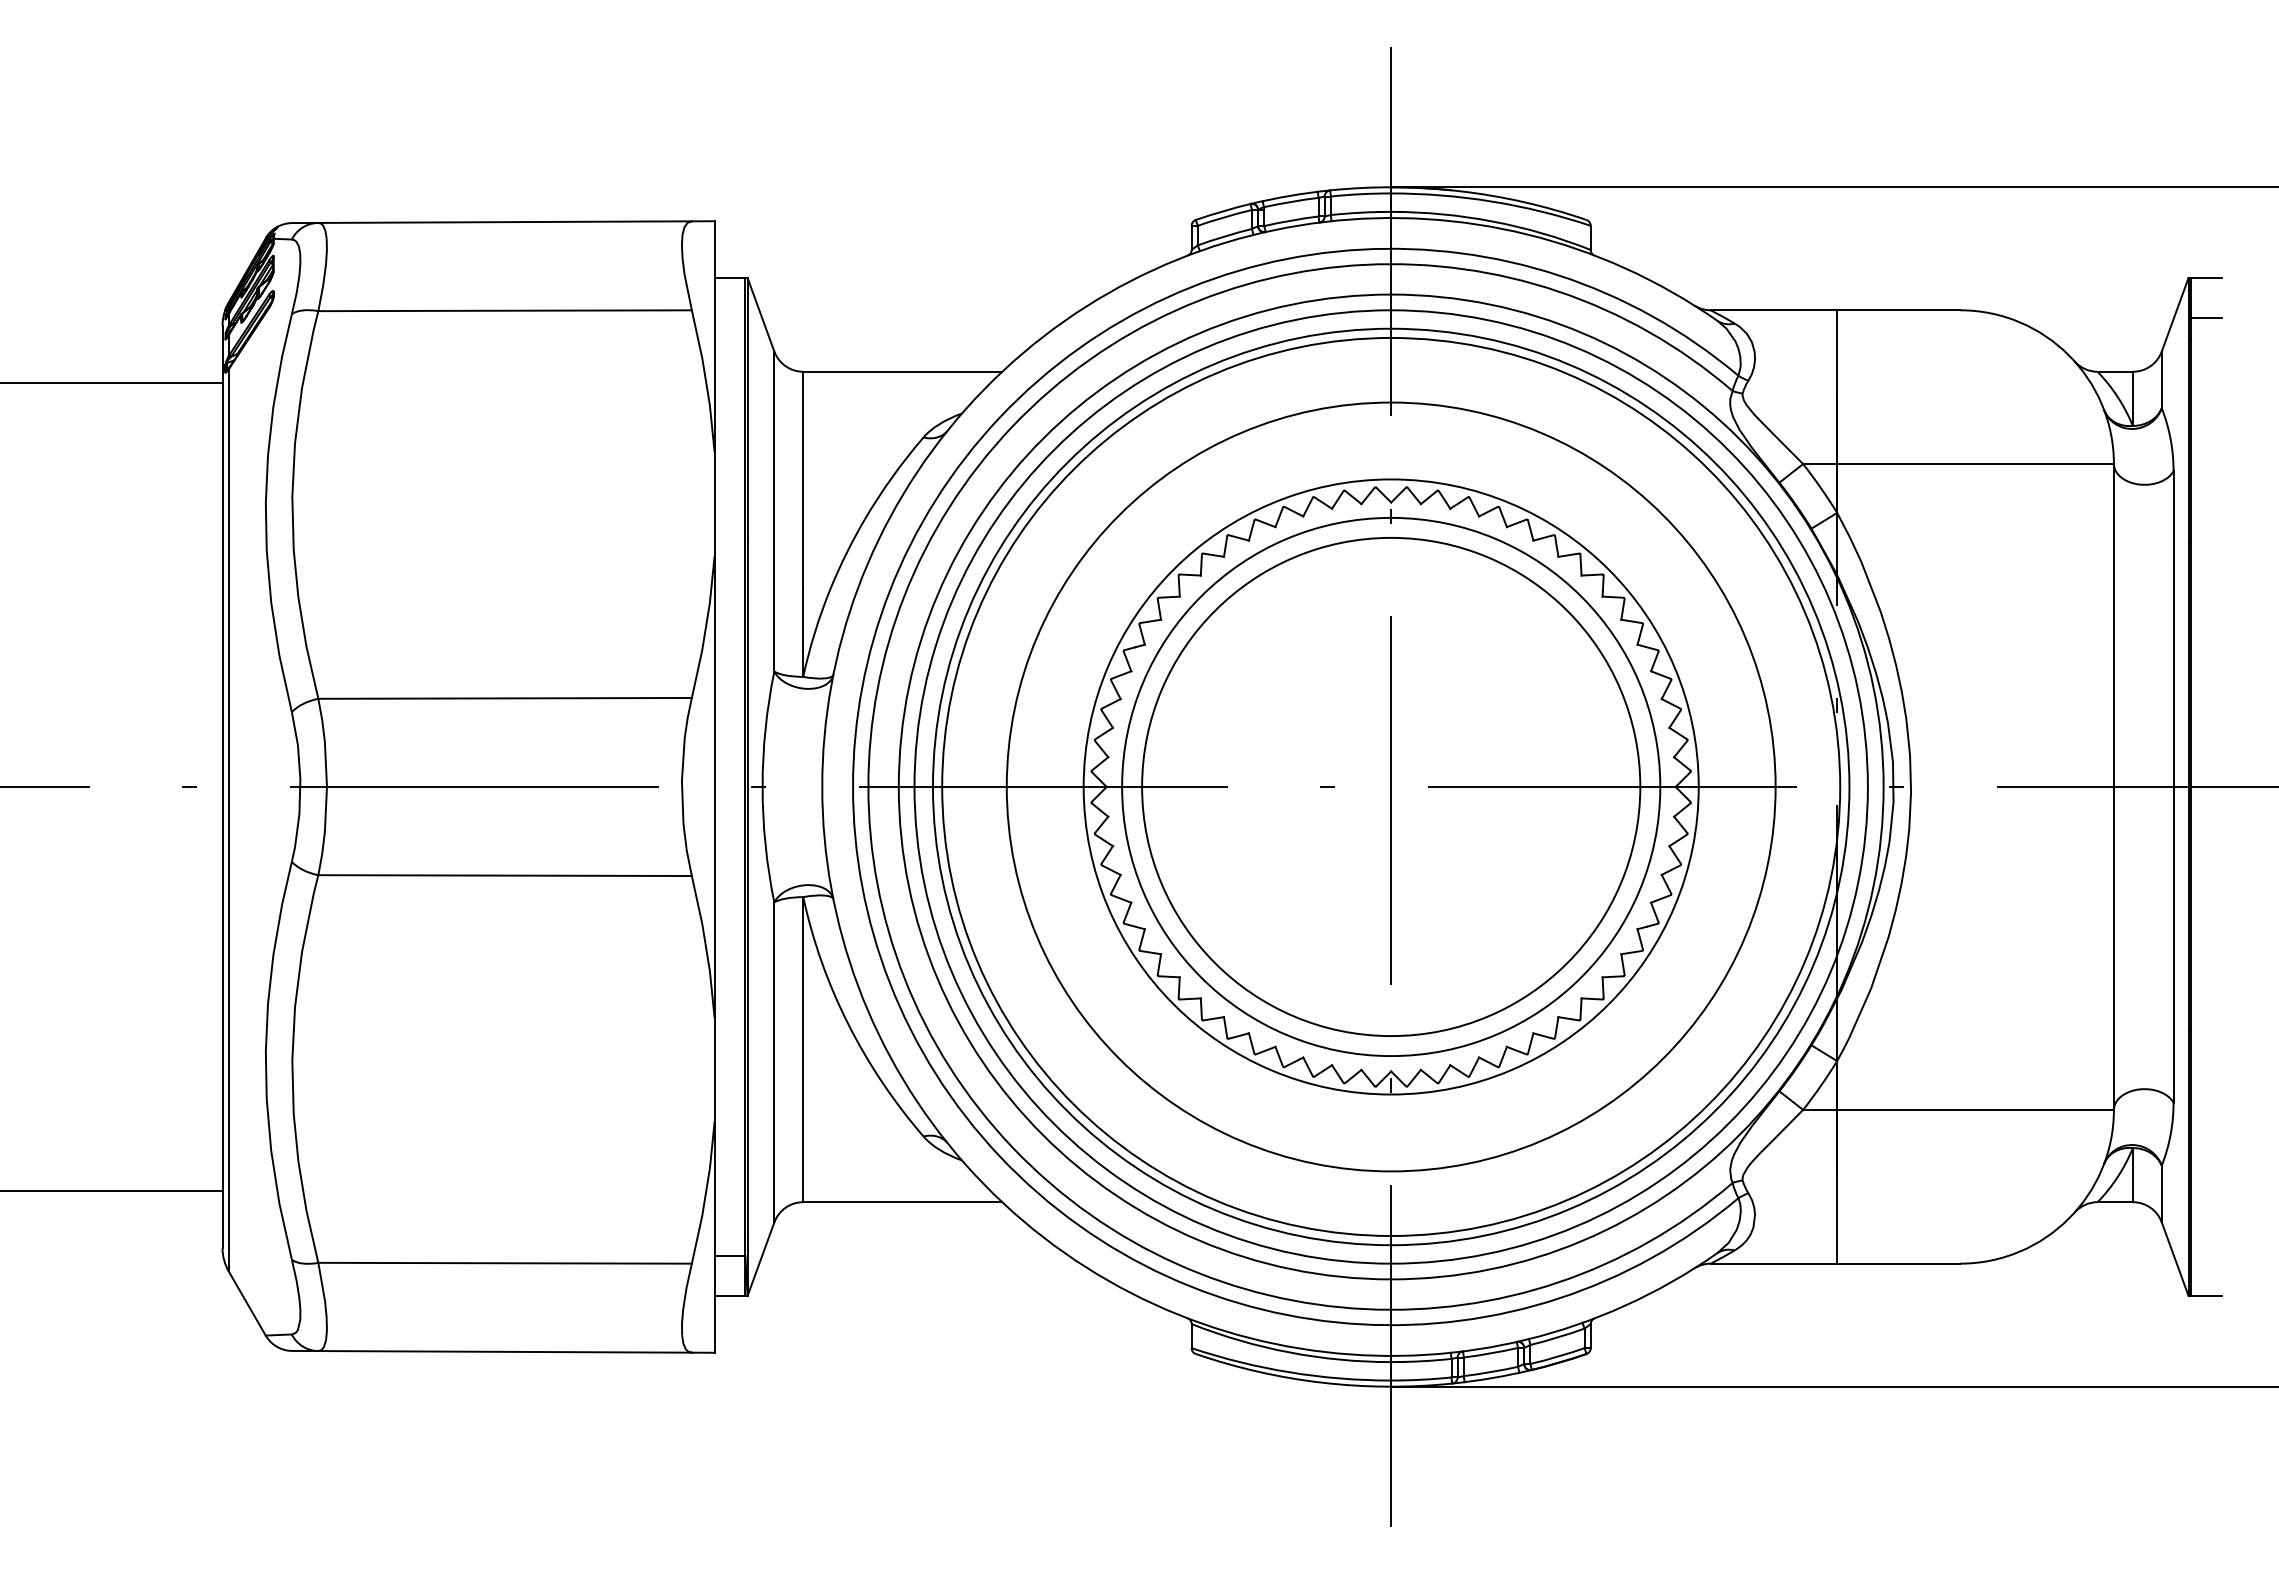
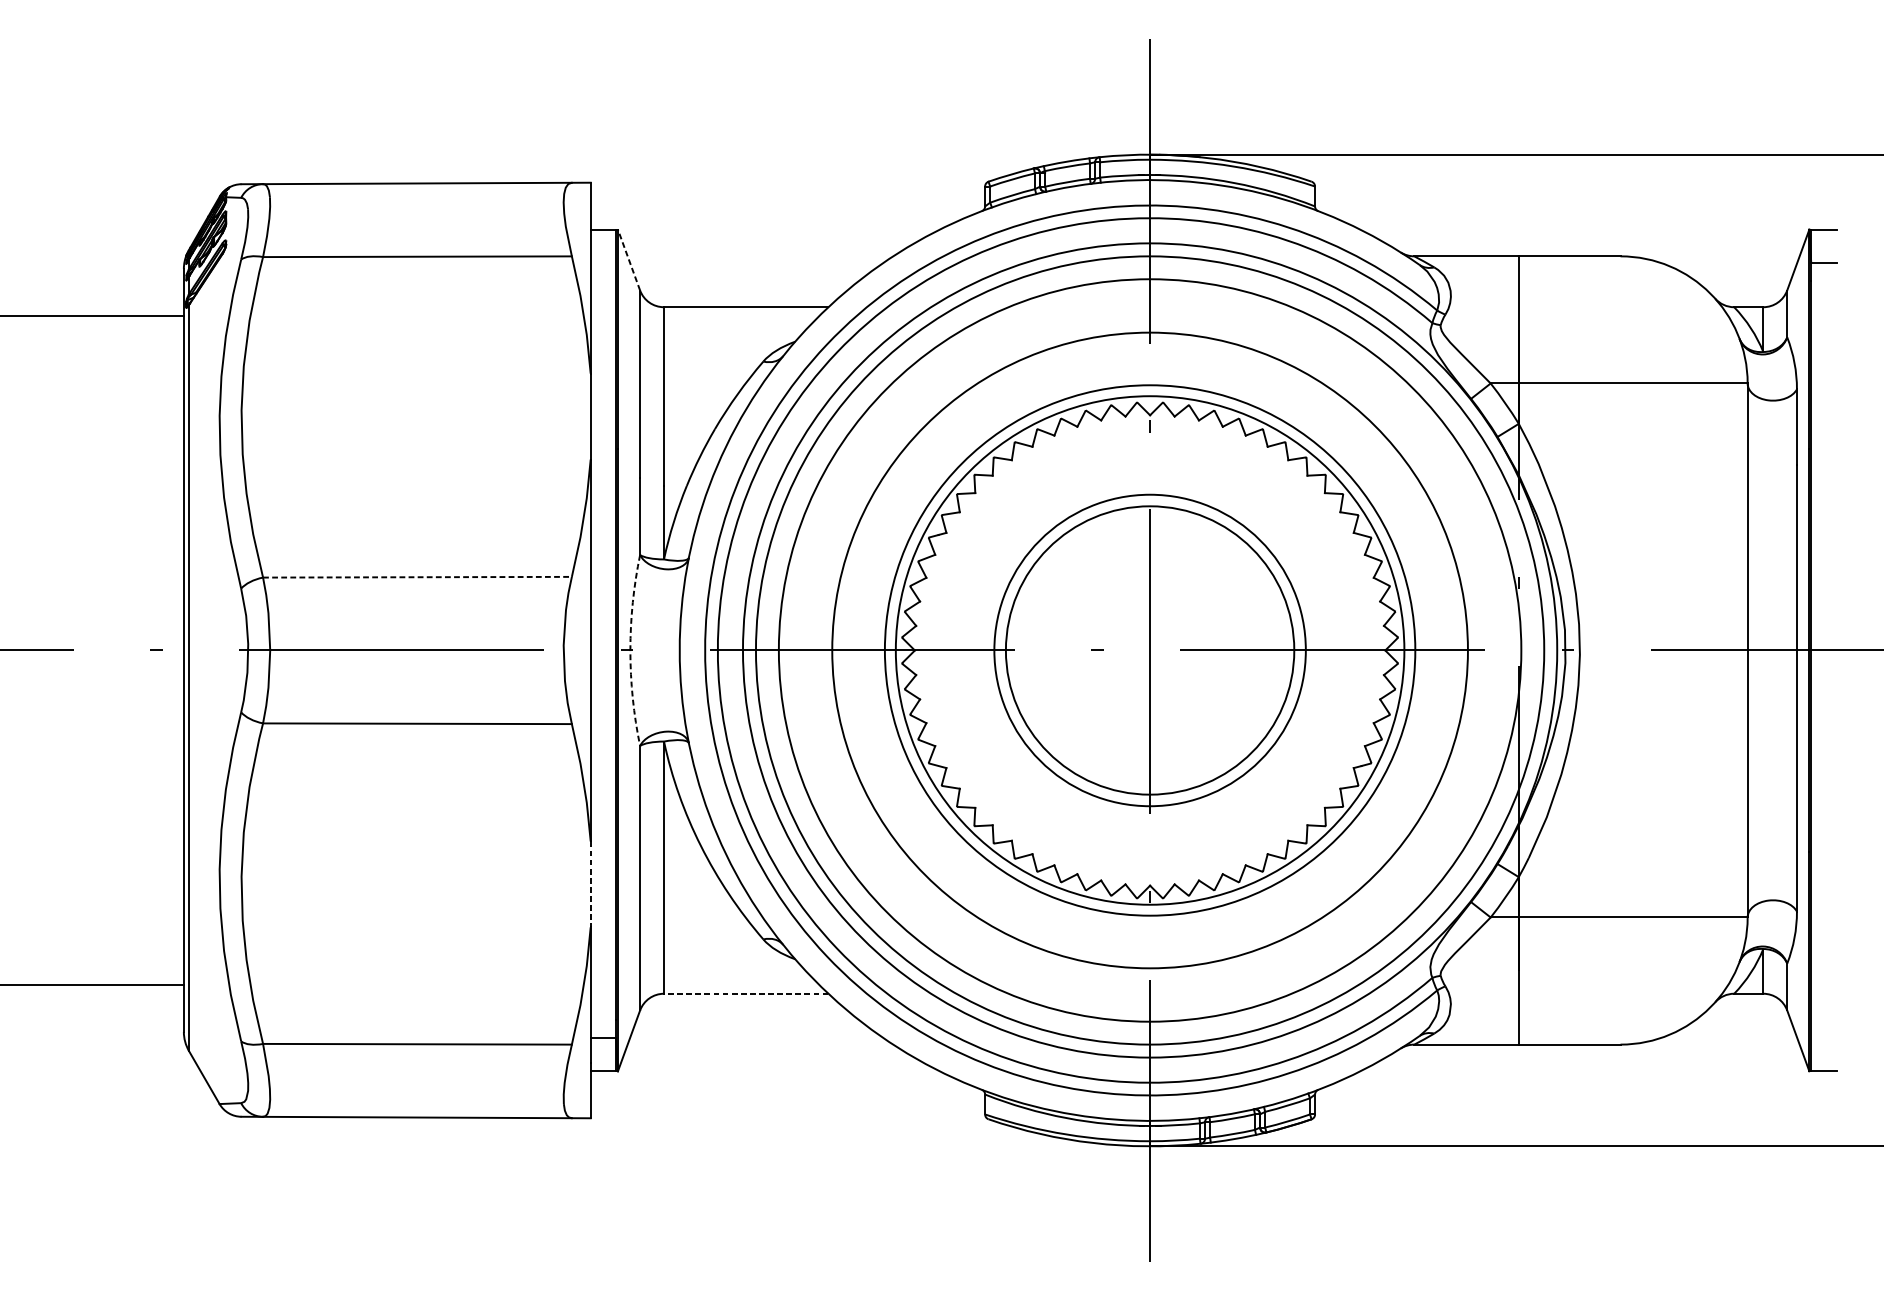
line: (760, 314) -> (628, 259), solid -> dashed
line: (505, 698) -> (417, 577), solid -> dashed
arc: (762, 786) -> (630, 650), solid -> dashed
circle: (1390, 786) -> (1149, 650), size x0.7
circle: (1391, 786) -> (1150, 650), size x0.7
circle: (1391, 786) -> (1150, 650), size x0.7
line: (714, 1069) -> (590, 884), solid -> dashed
line: (902, 1202) -> (746, 994), solid -> dashed

